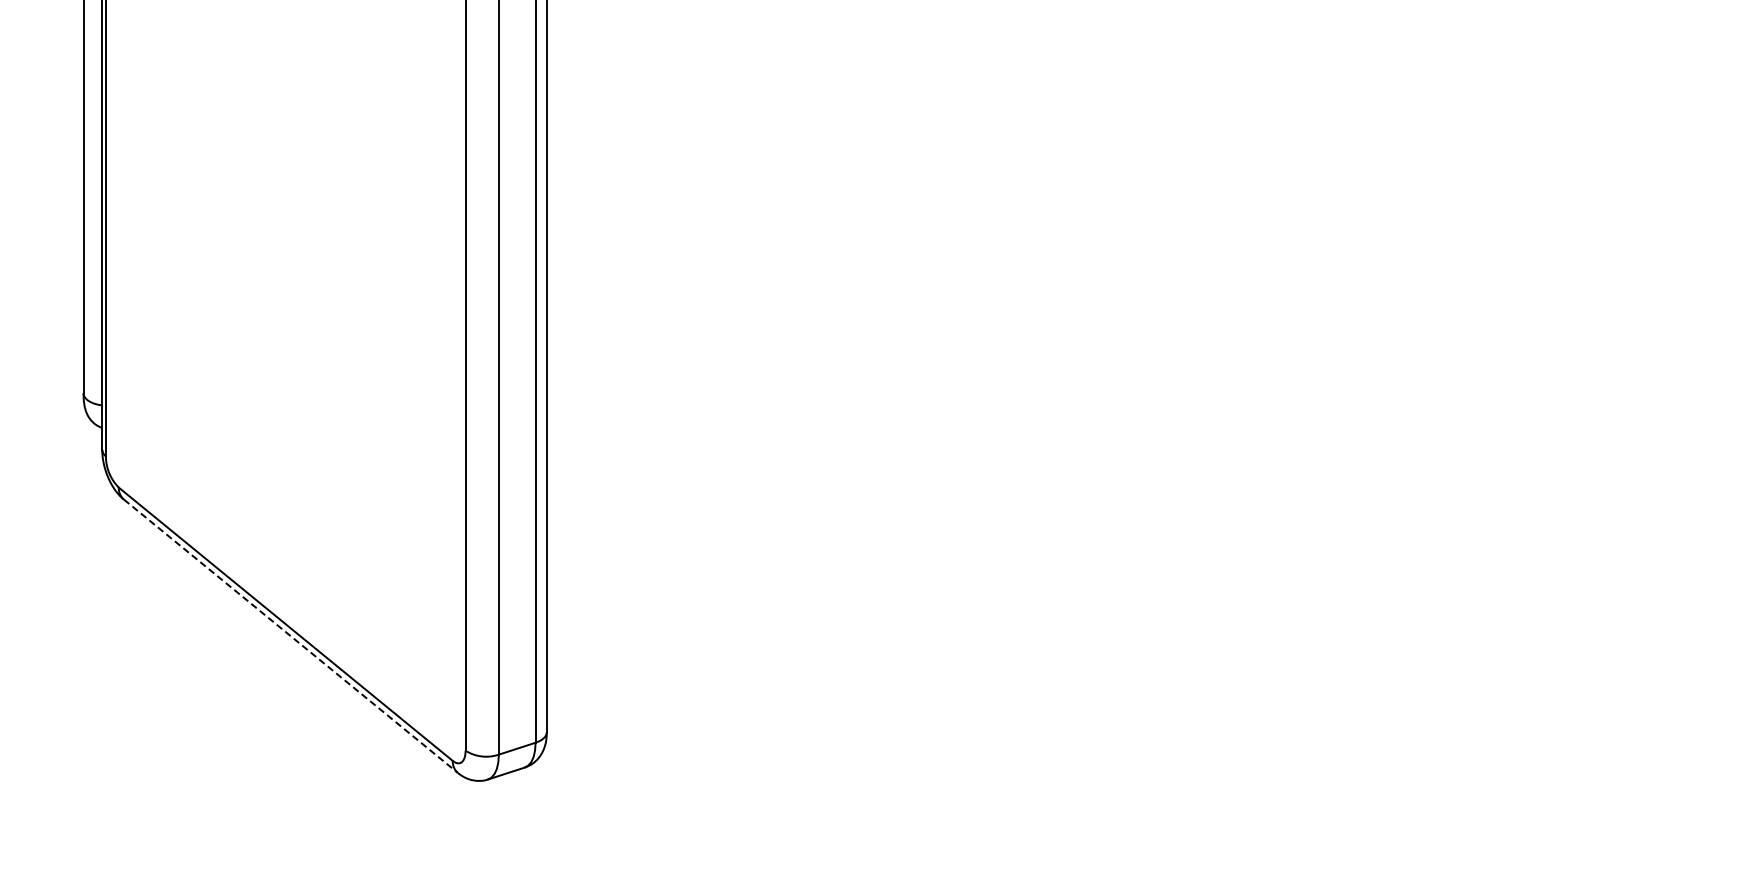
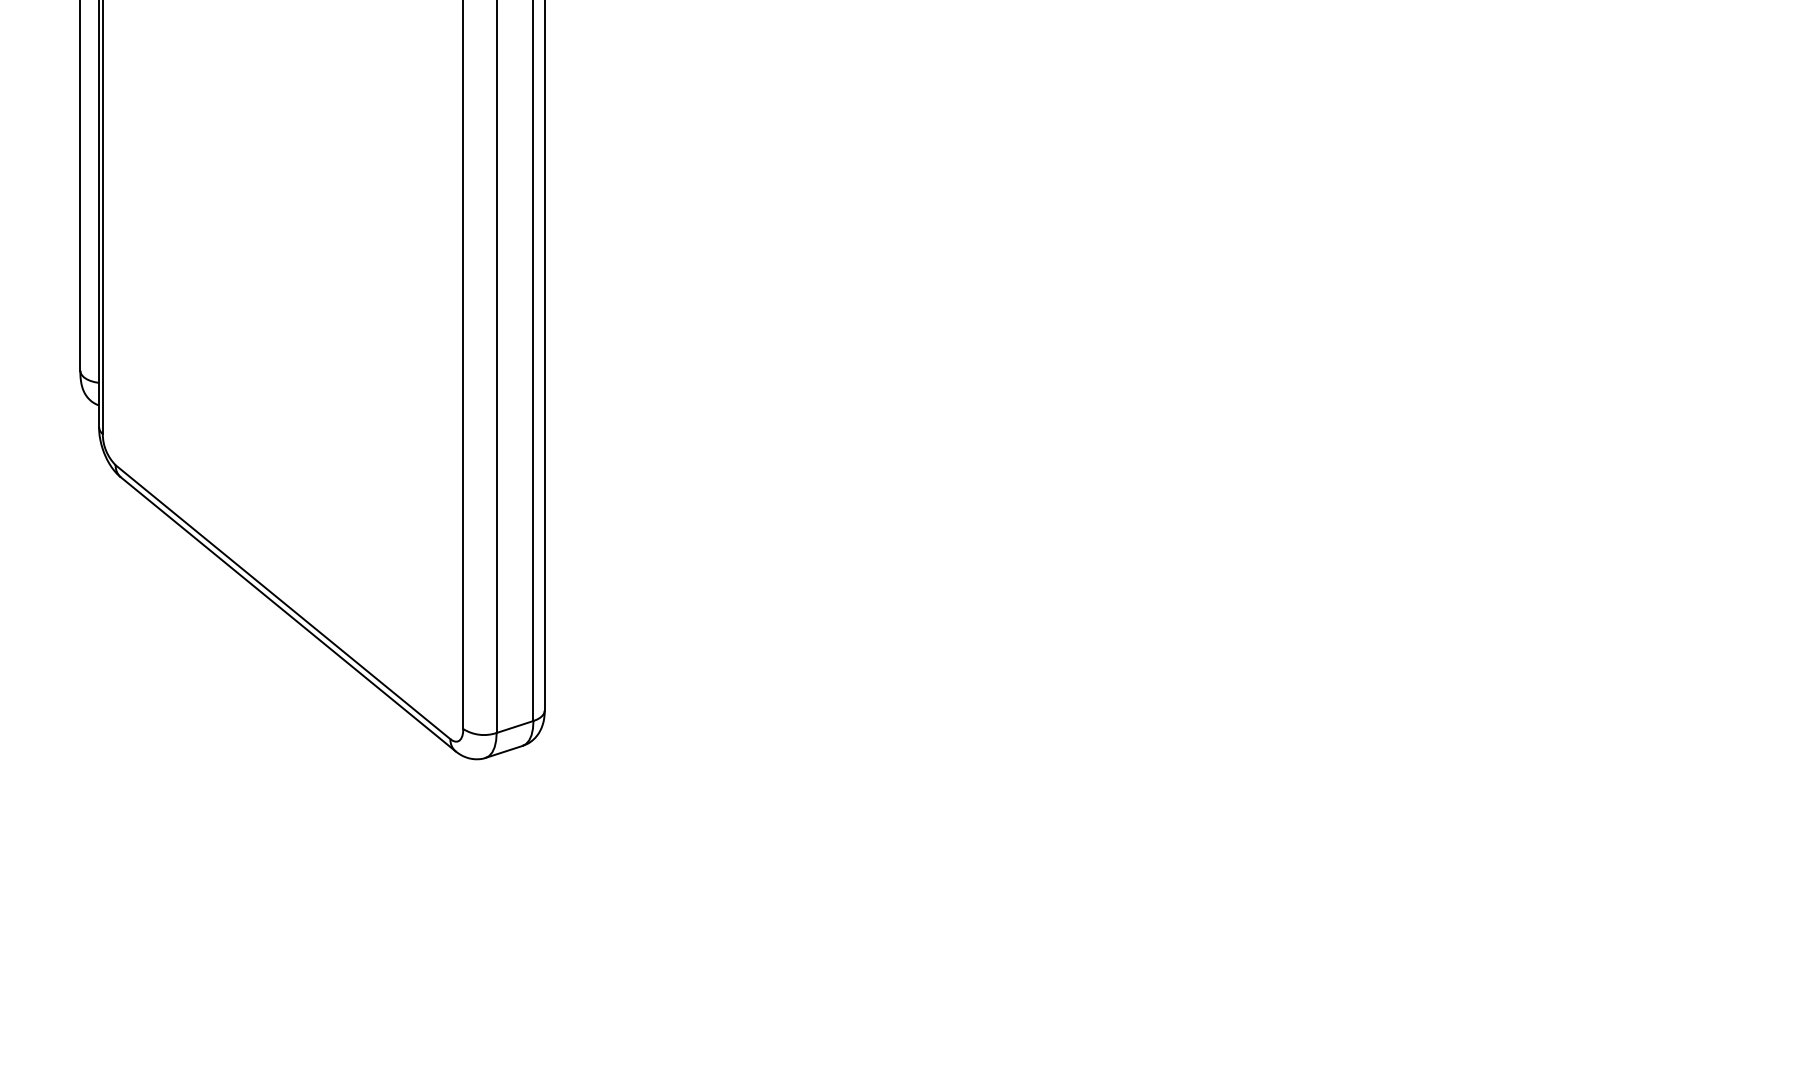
line: (291, 636) -> (288, 614), dashed -> solid

